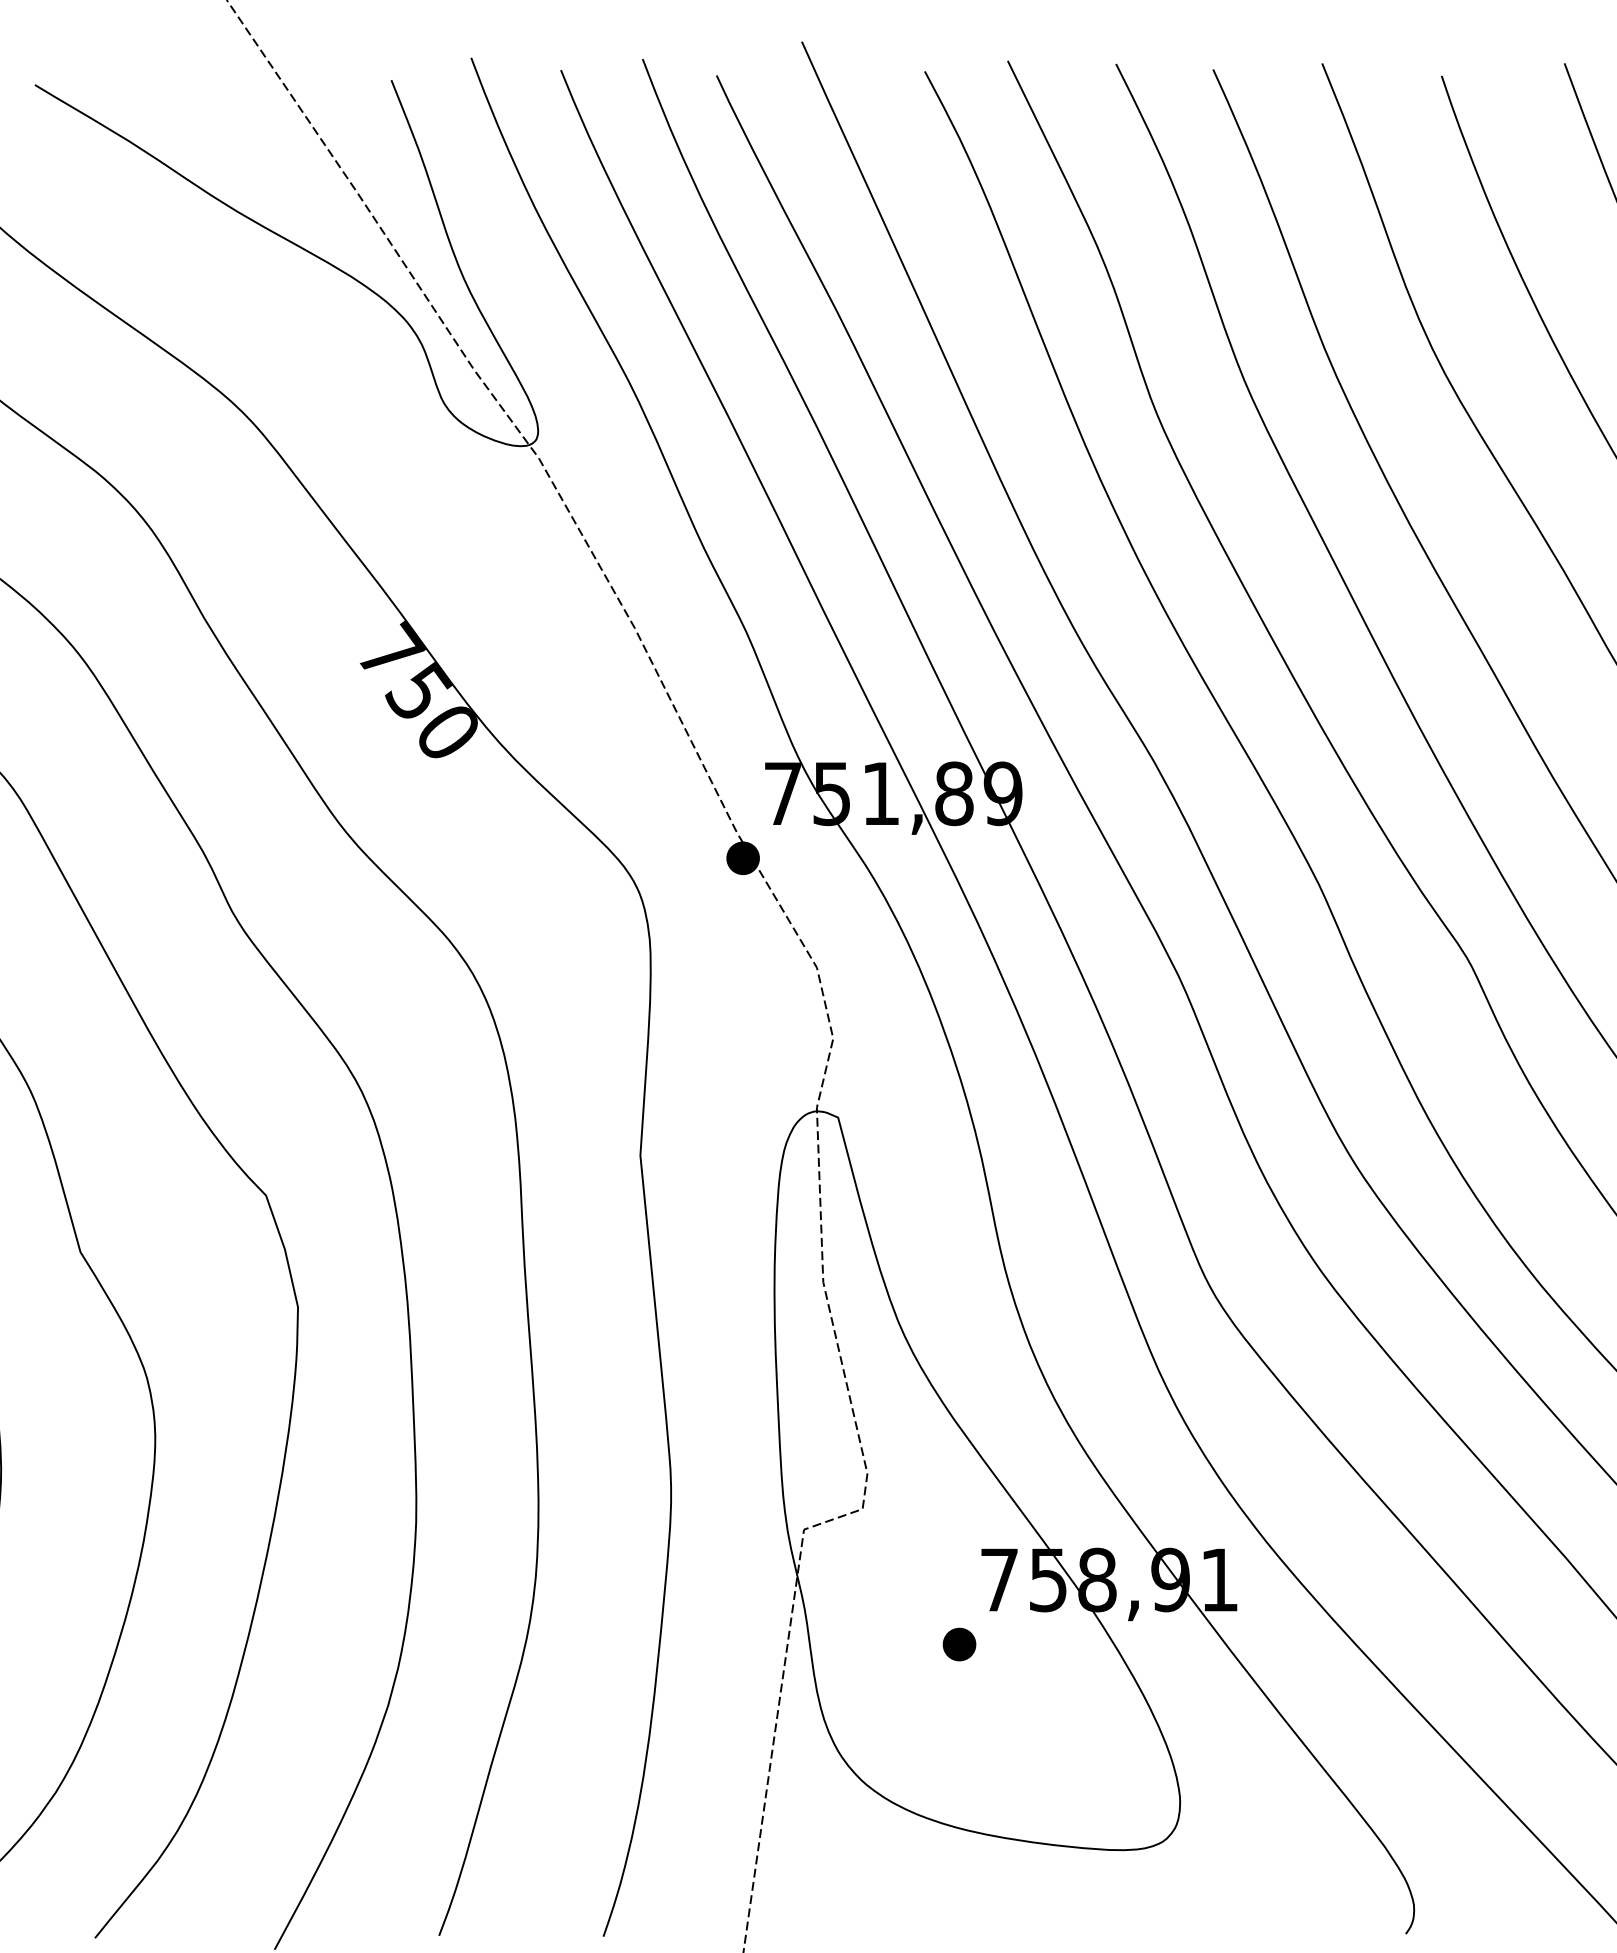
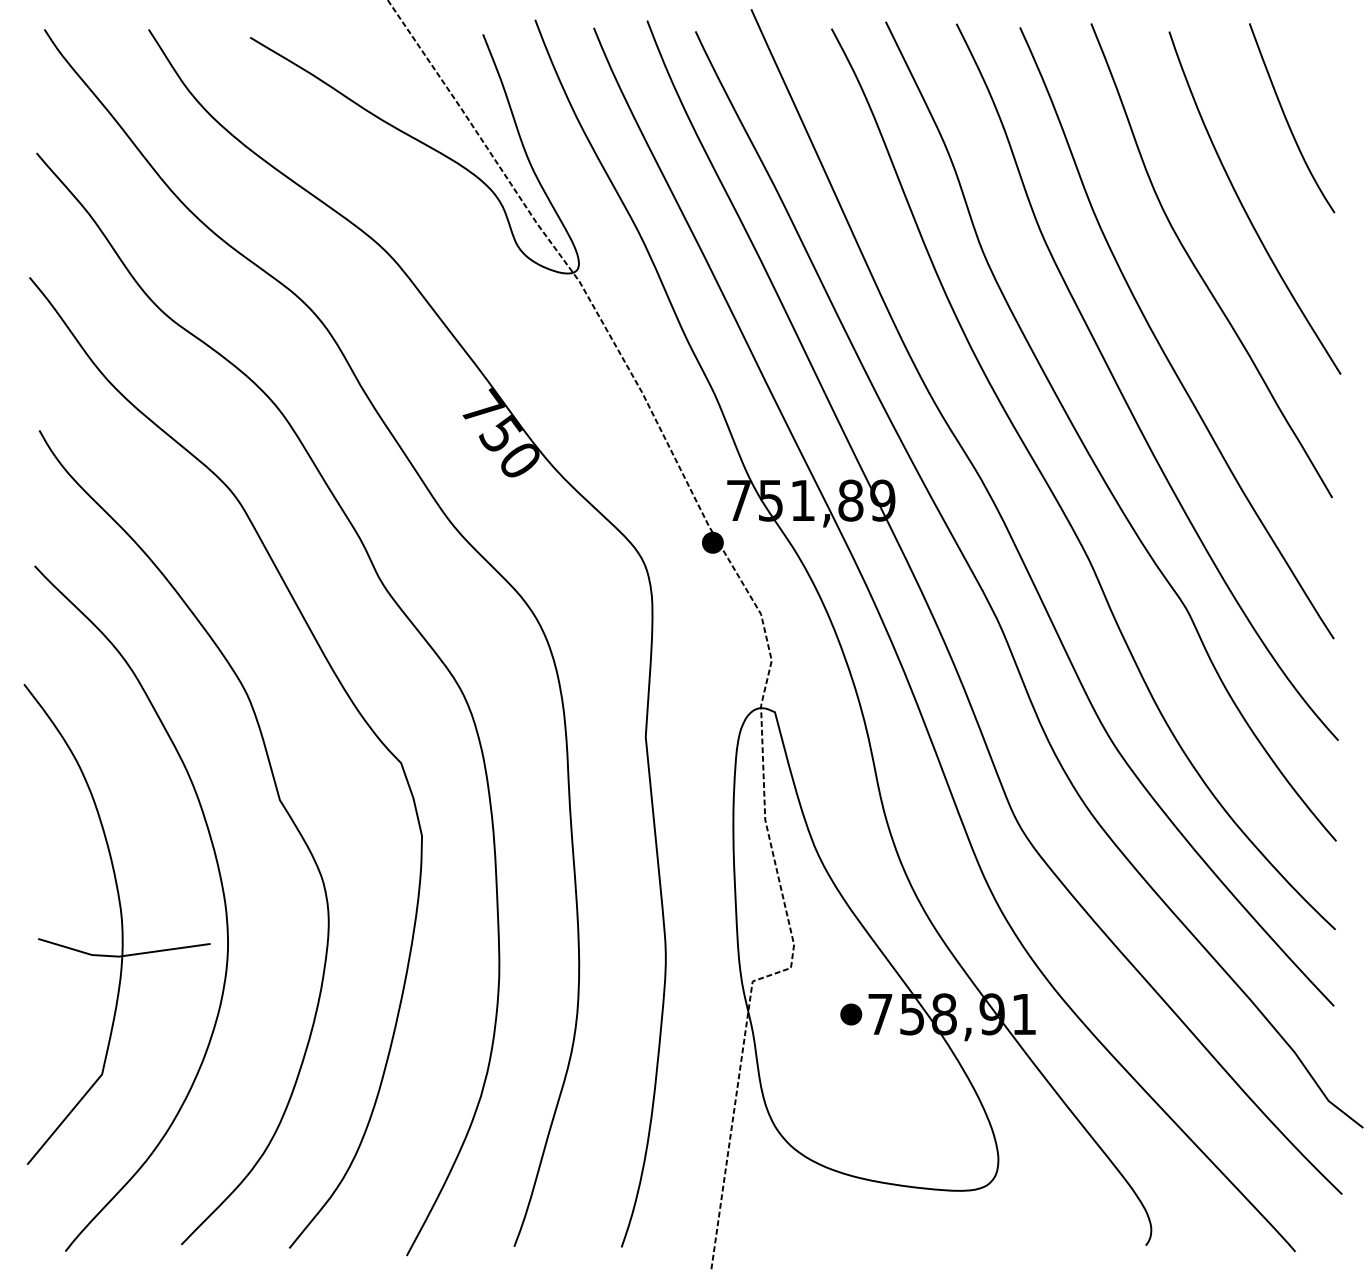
part: (959, 1644) -> (851, 1014), moved

